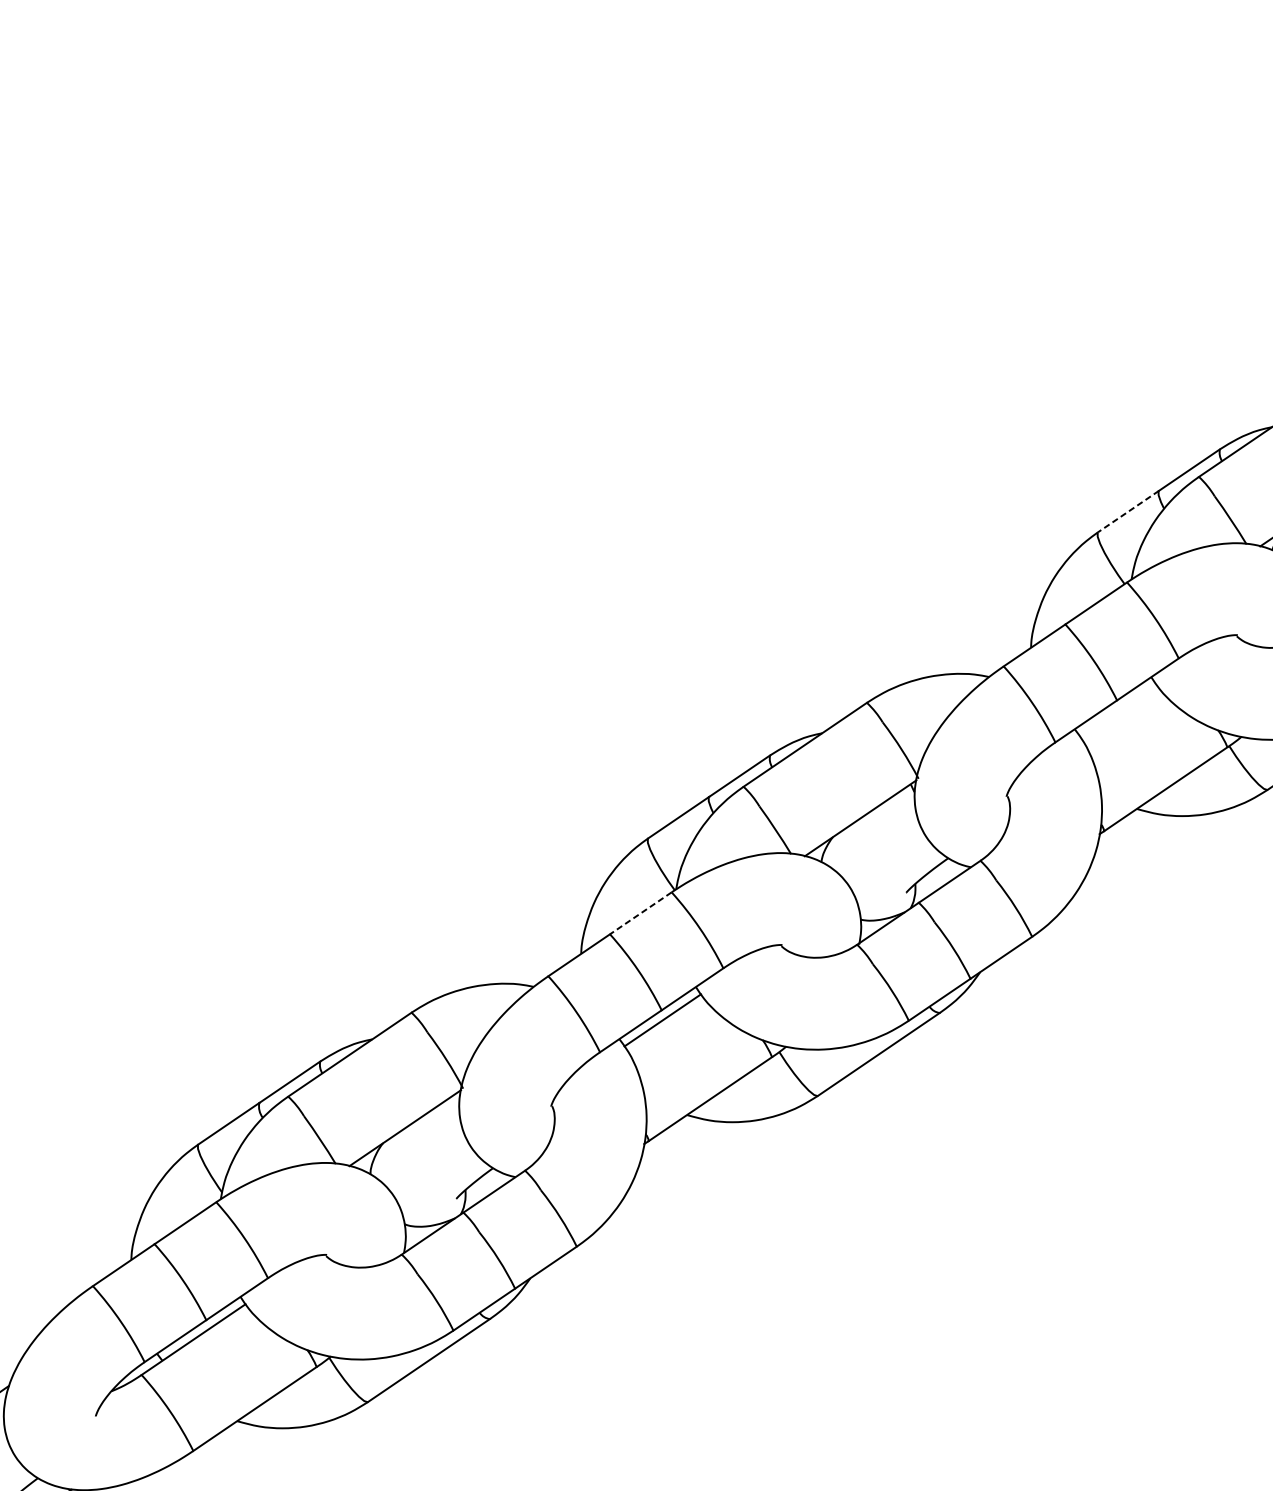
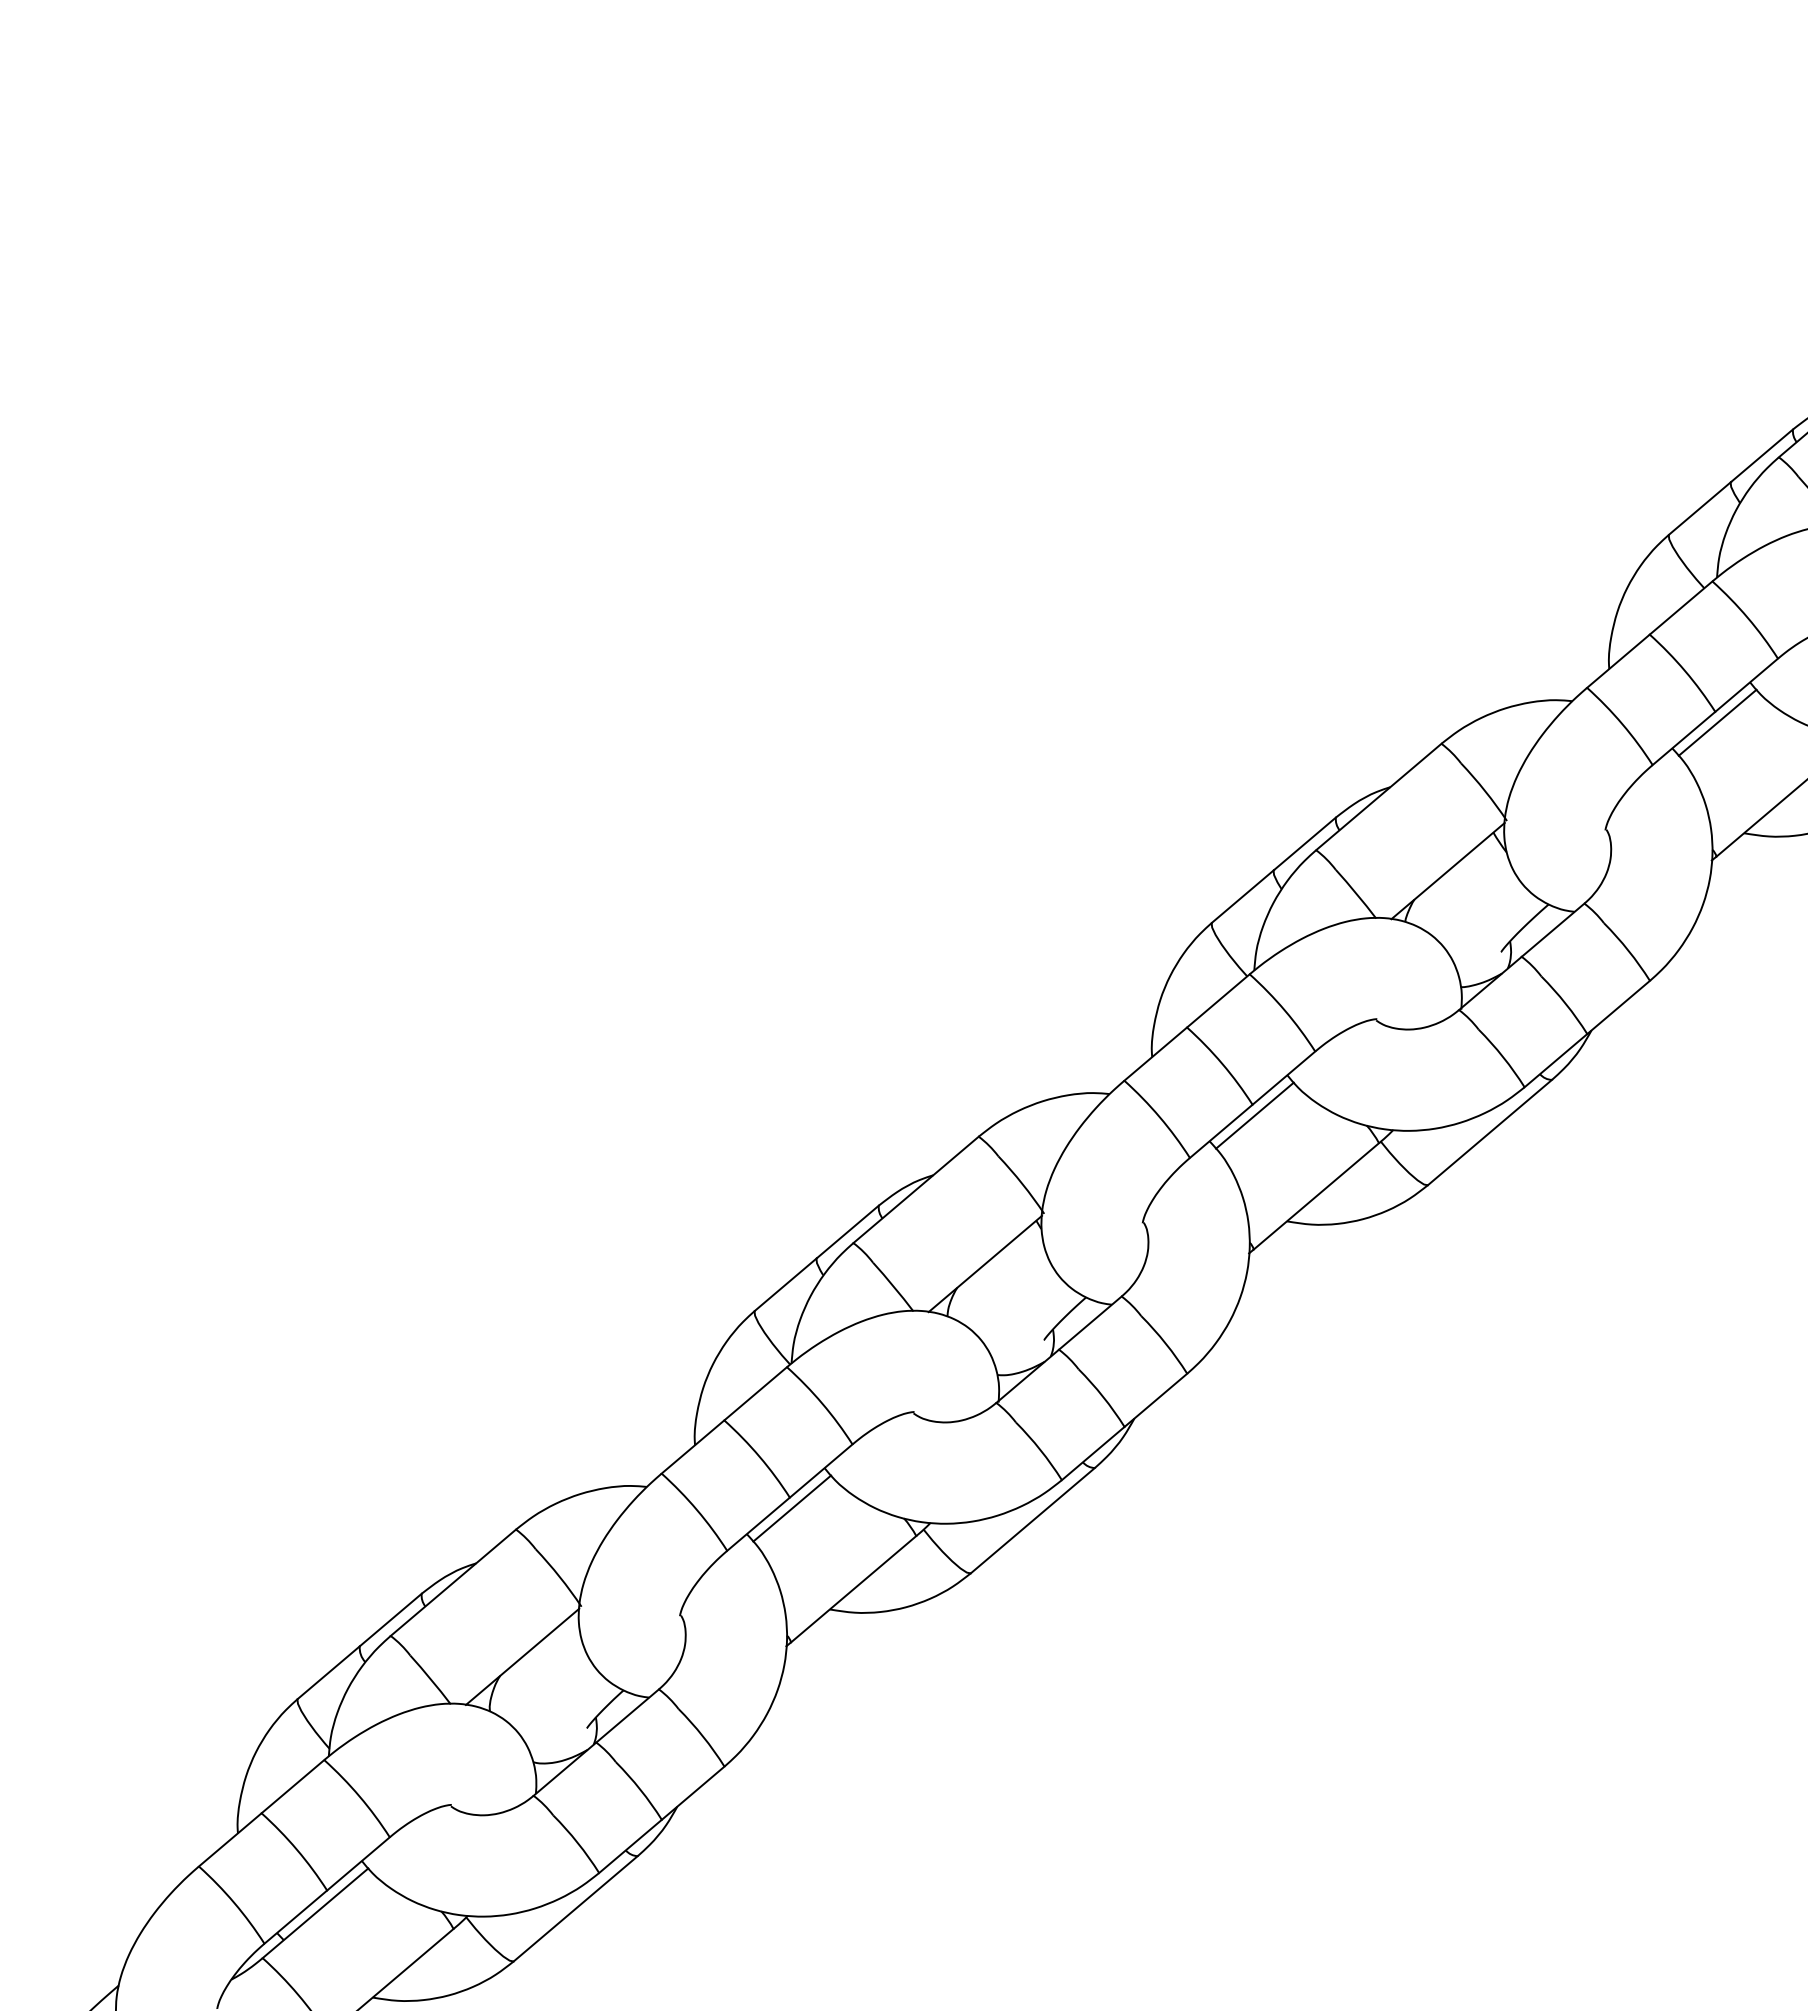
line: (1128, 511) -> (1243, 896), dashed -> solid
line: (1117, 710) -> (1254, 1115), added
line: (640, 913) -> (755, 1394), dashed -> solid

